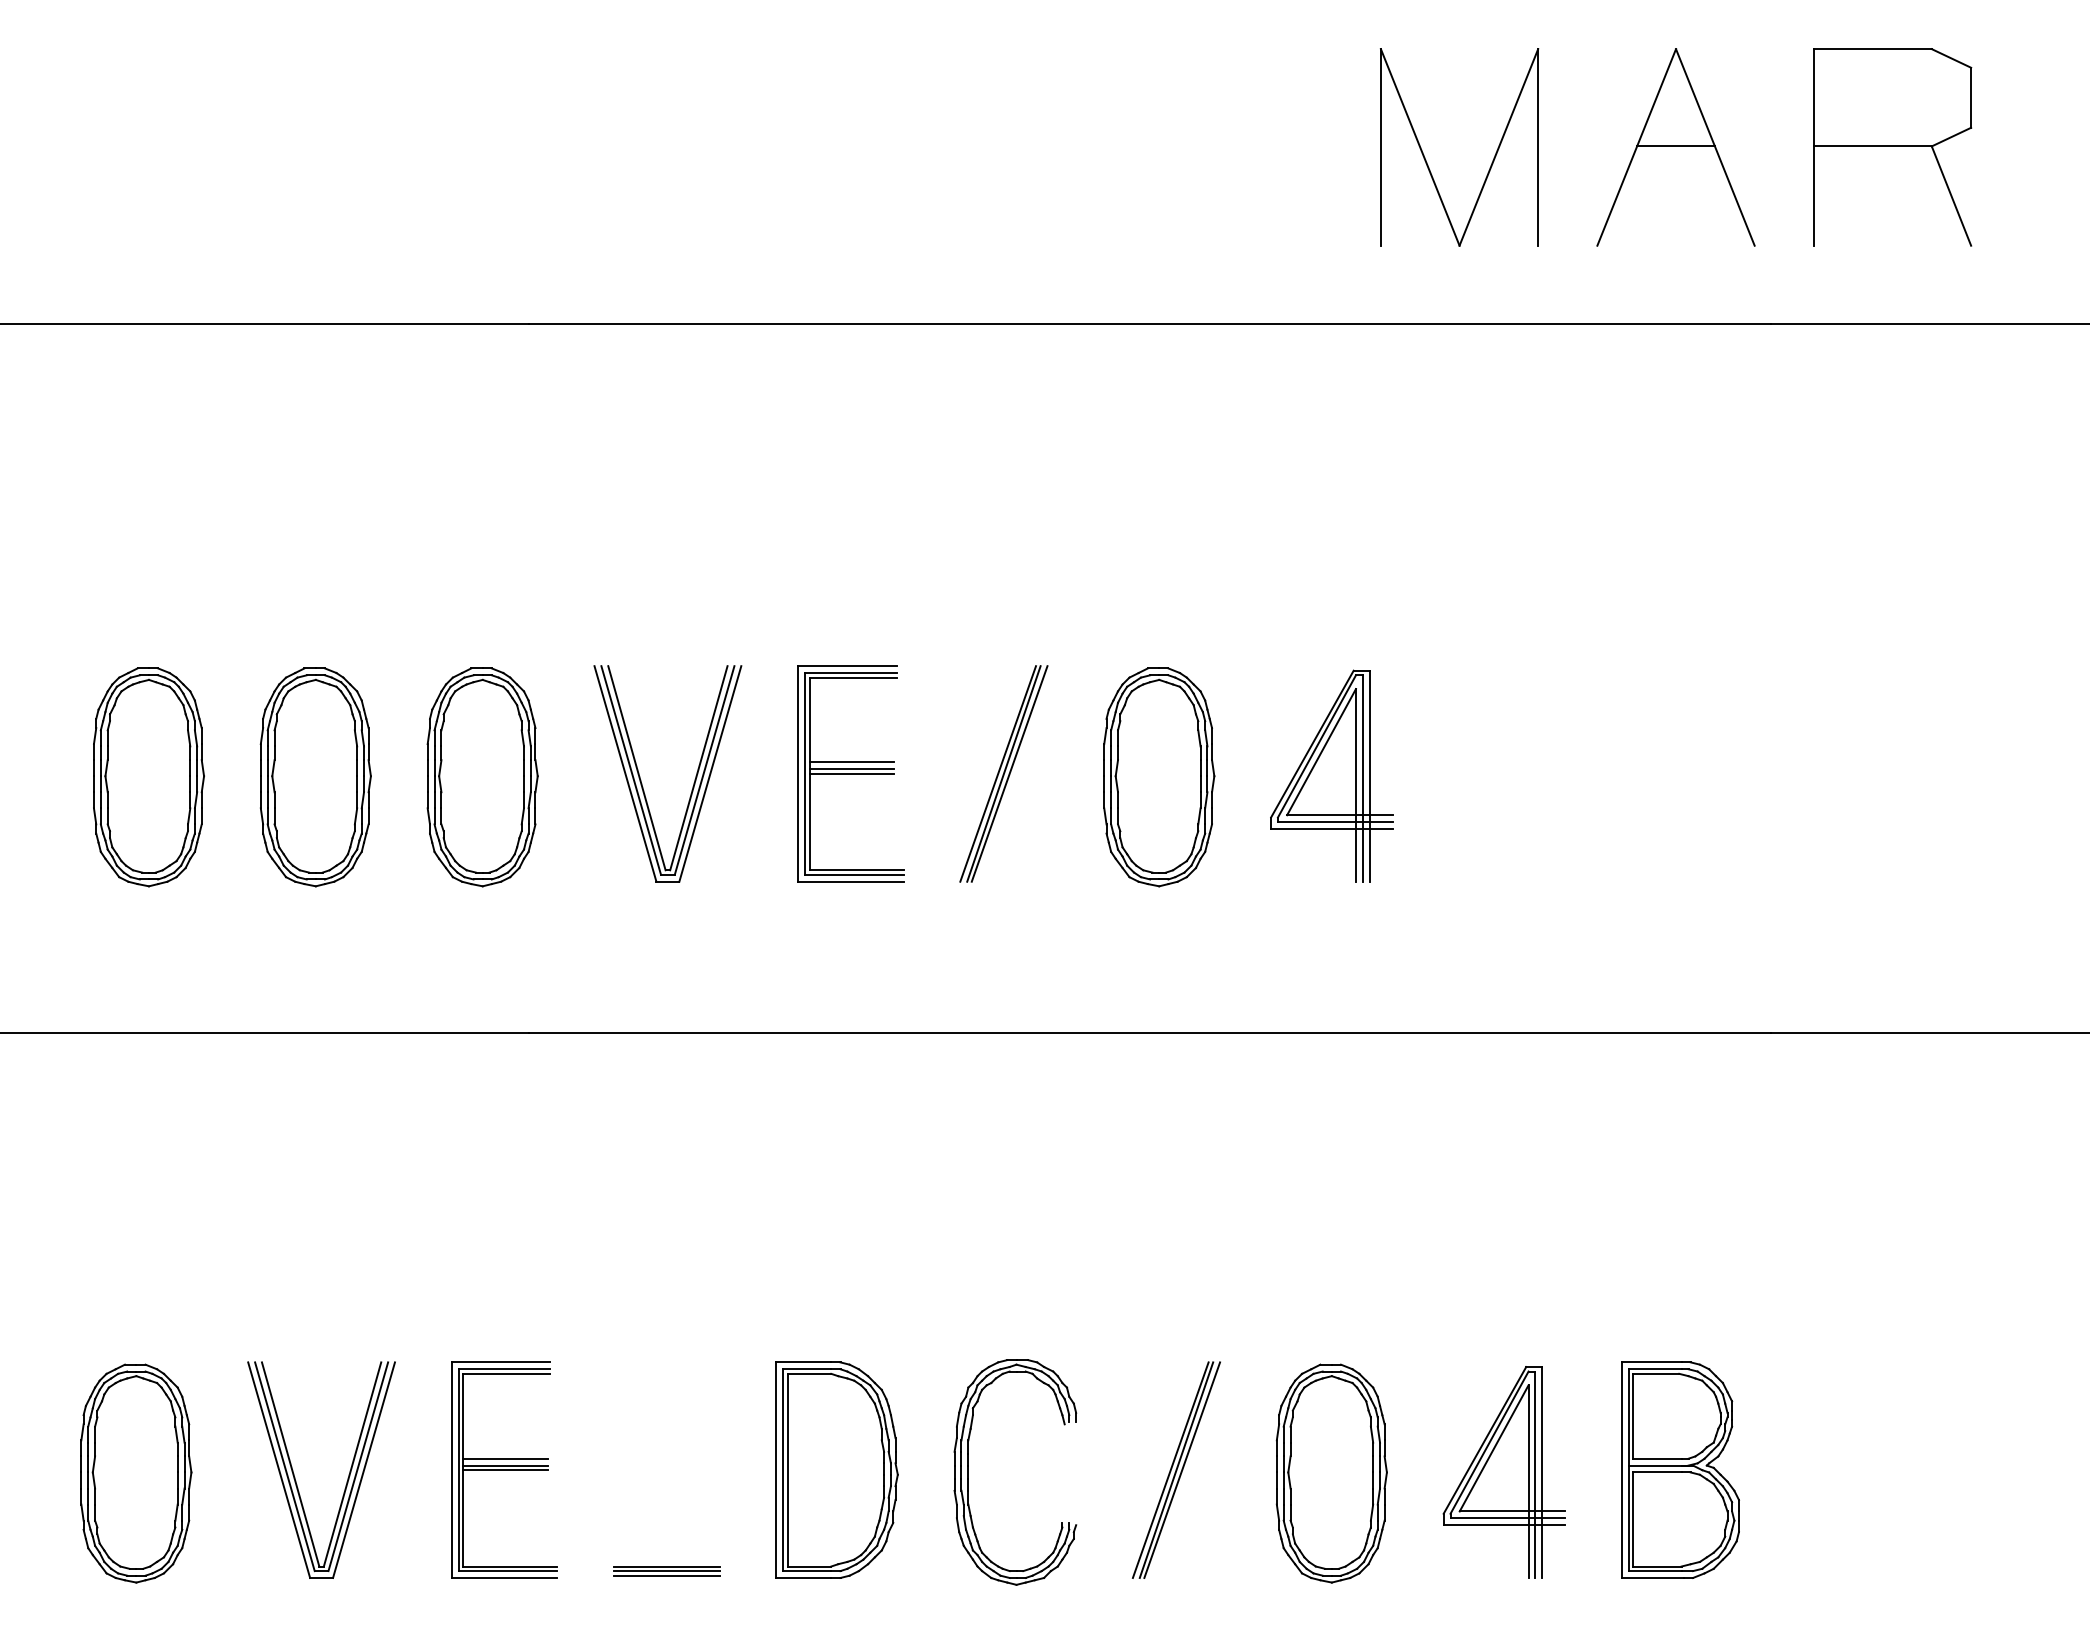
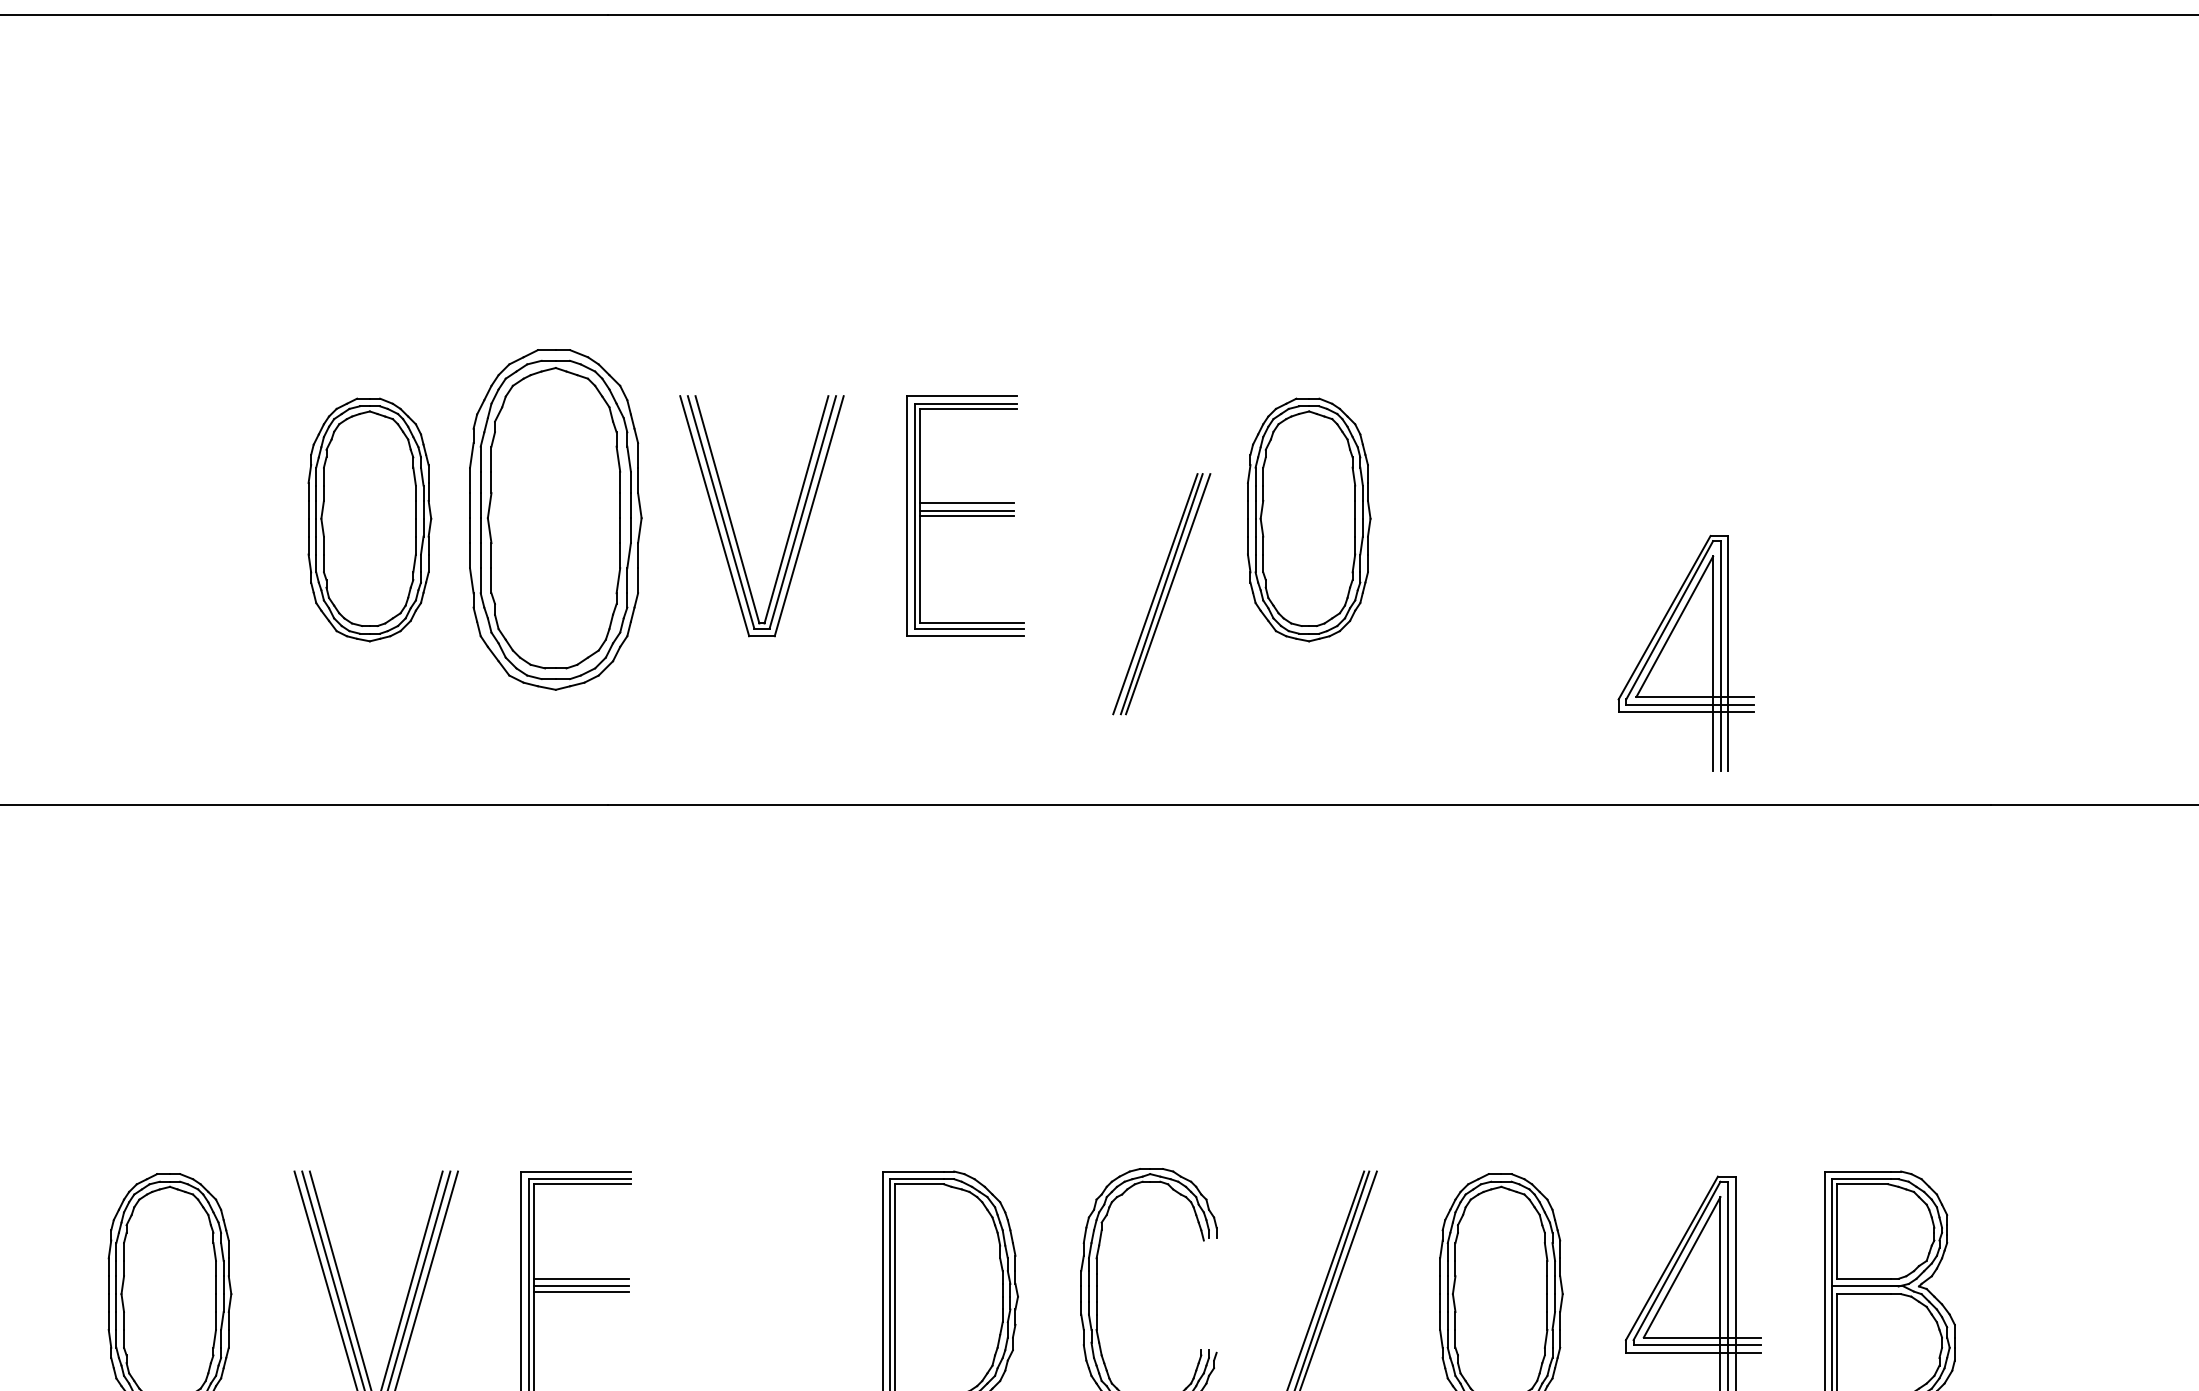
part: (1003, 773) -> (1161, 593), moved
part: (1331, 775) -> (1685, 652), moved
part: (148, 777) -> (183, 520), removed
part: (482, 777) -> (555, 520), size x1.4

